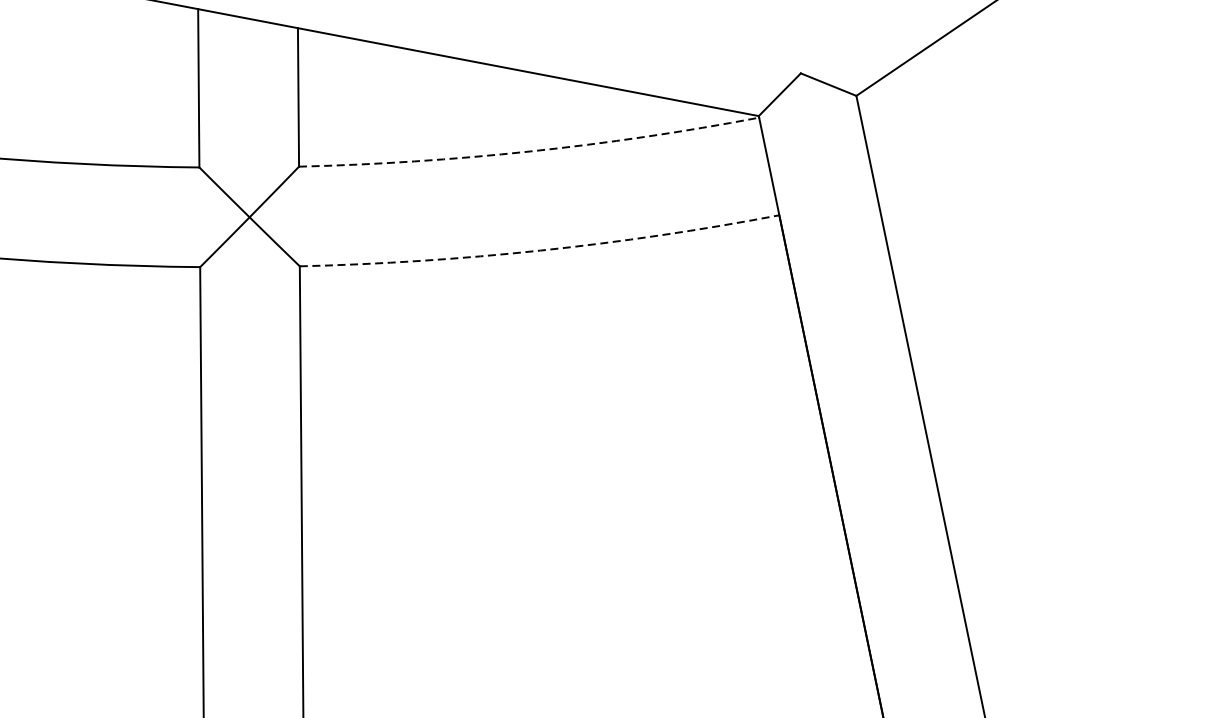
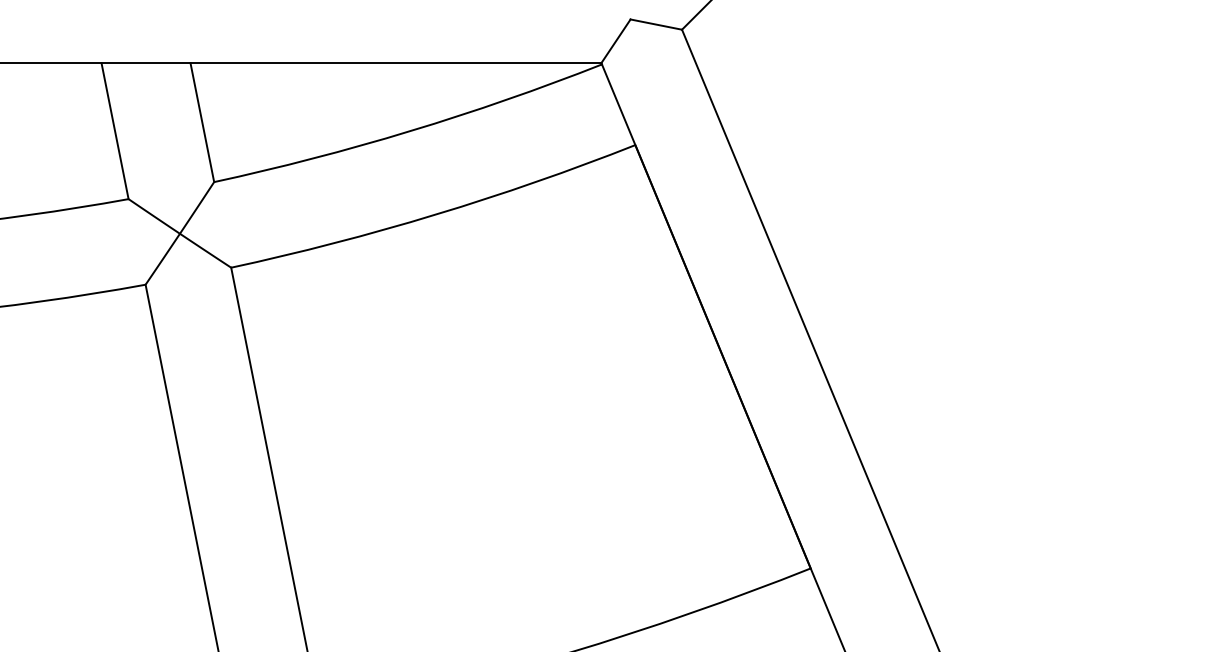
arc: (530, 151) -> (410, 131), dashed -> solid
arc: (540, 250) -> (435, 214), dashed -> solid

